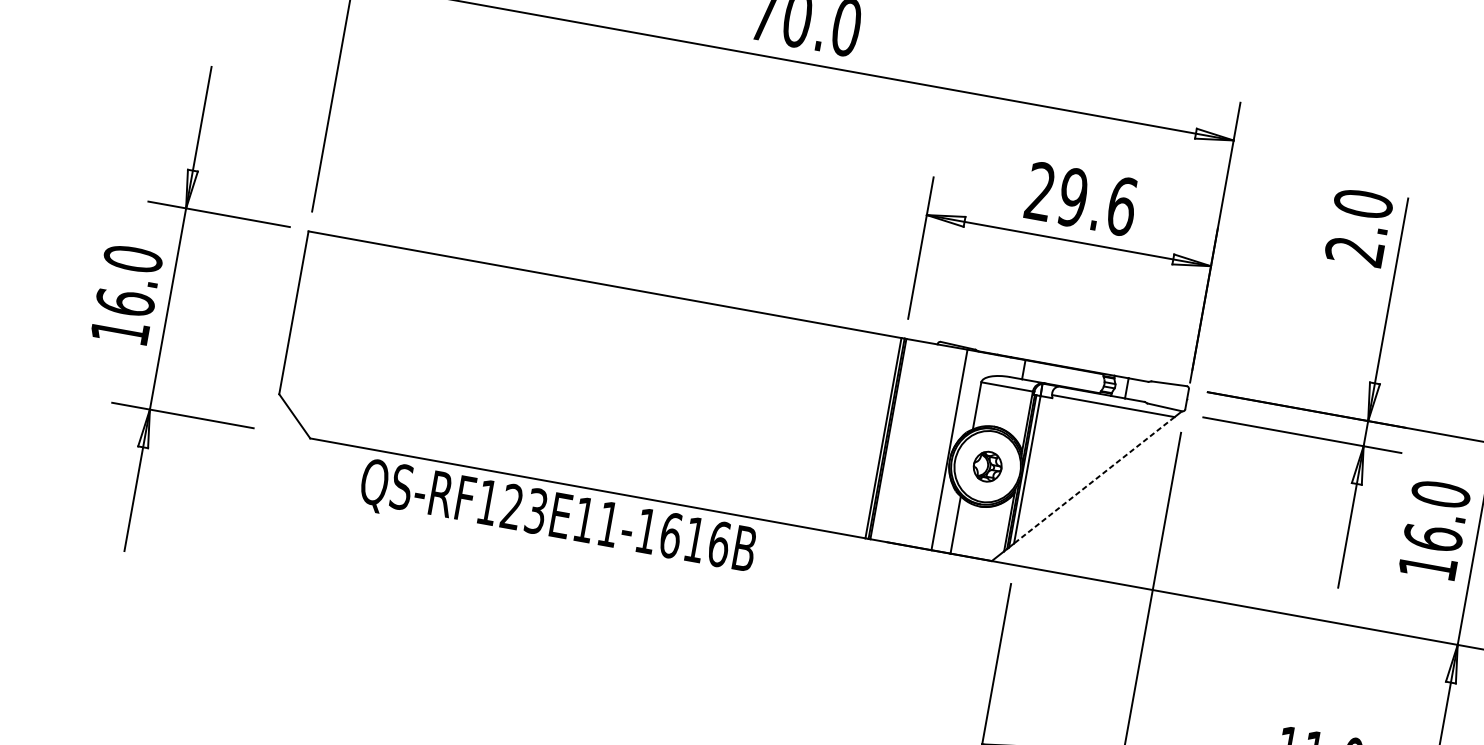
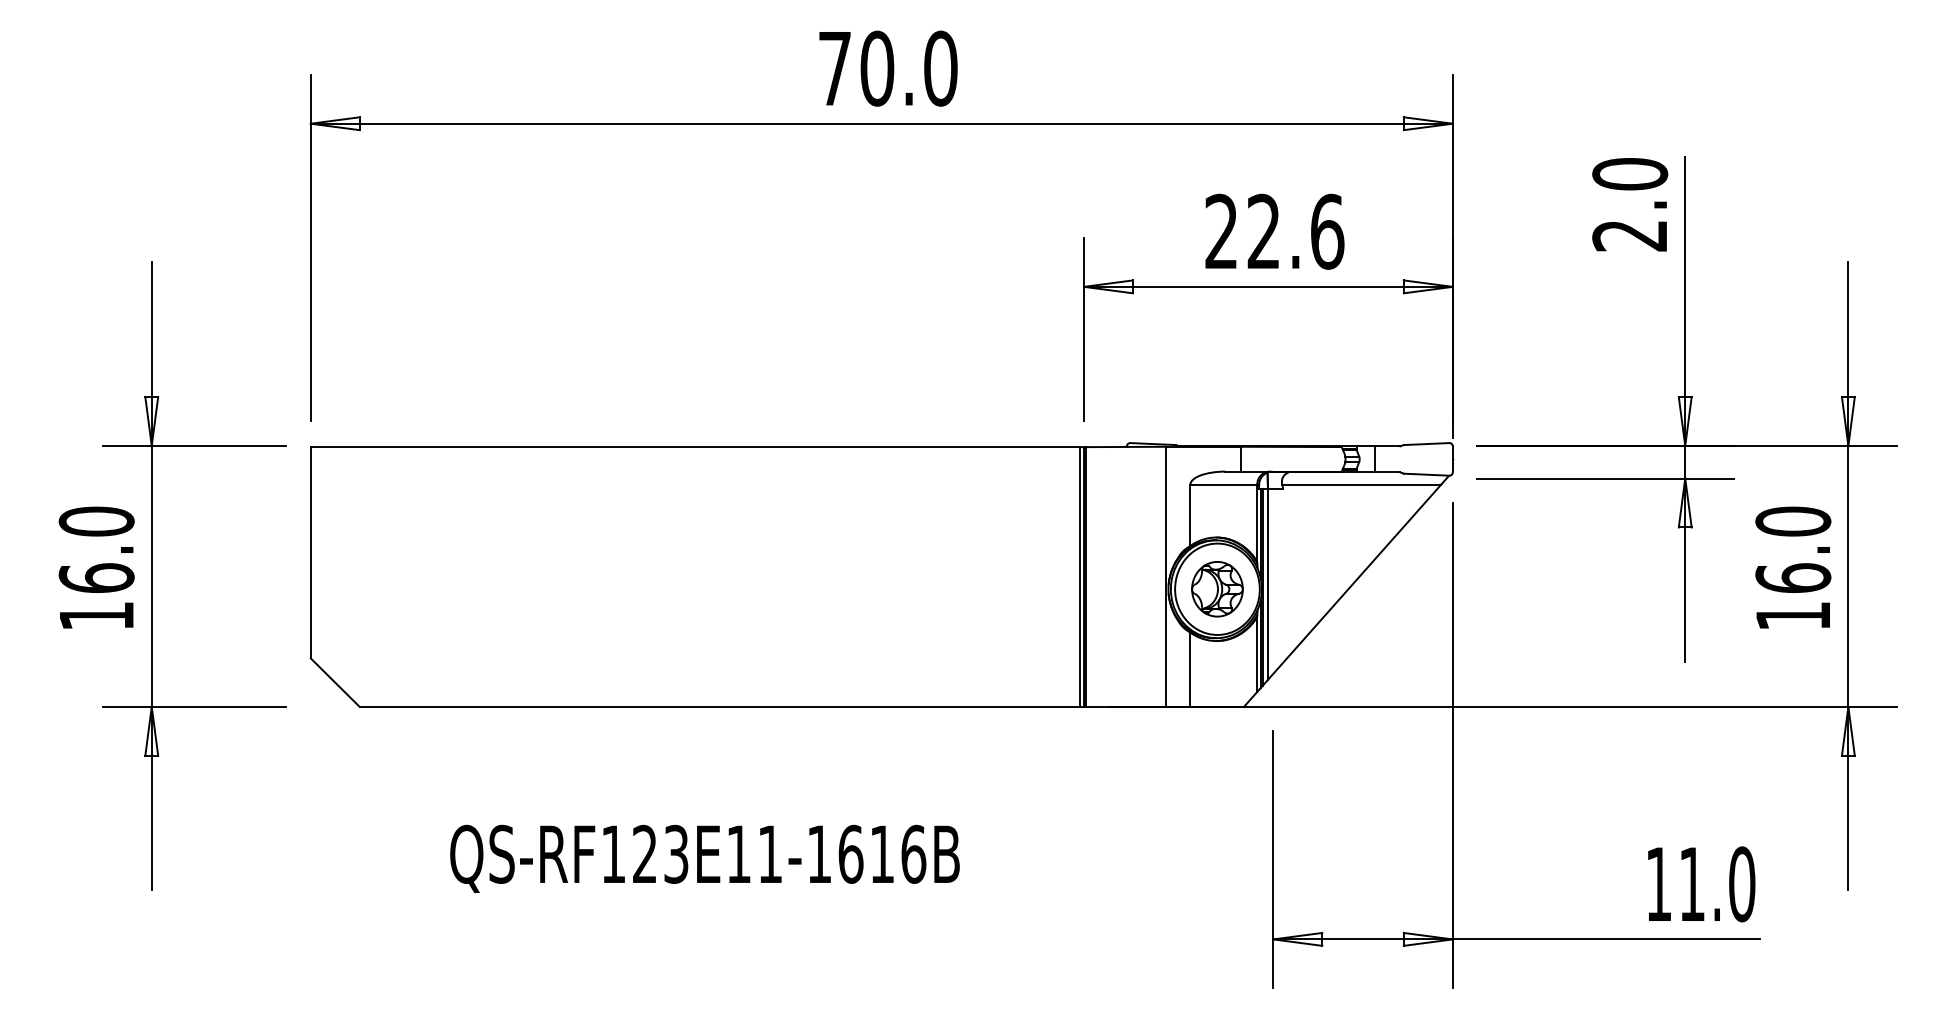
text: (1072, 197) -> (1263, 231), 29.6 -> 22.6
part: (987, 466) -> (1217, 589), size x1.43
line: (1094, 480) -> (1354, 582), dashed -> solid
text: (557, 518) -> (704, 858), moved

